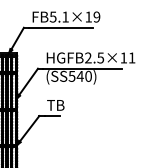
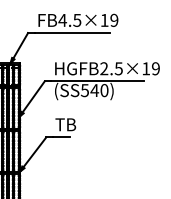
text: (58, 16) -> (68, 19), FB5.1×19 -> FB4.5×19
text: (131, 57) -> (155, 68), HGFB2.5×11 -> HGFB2.5×19

